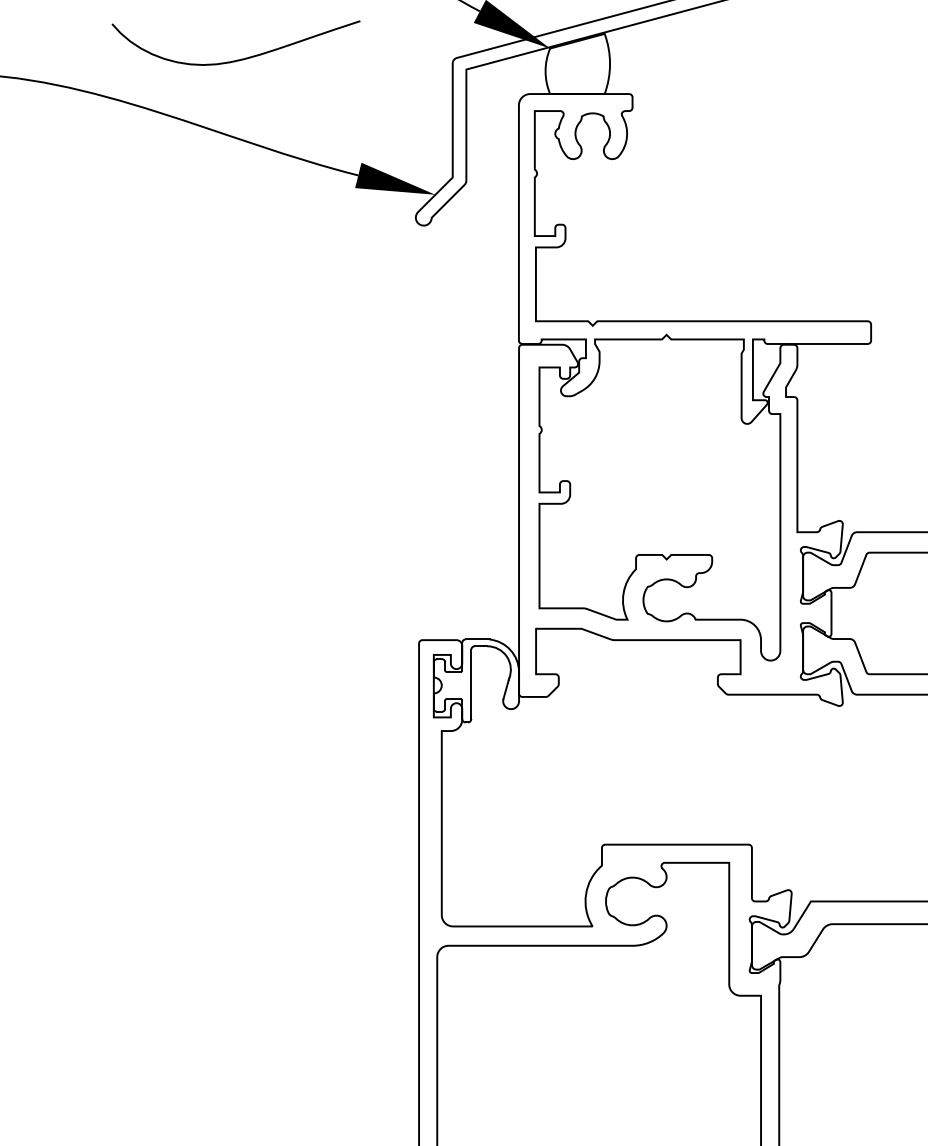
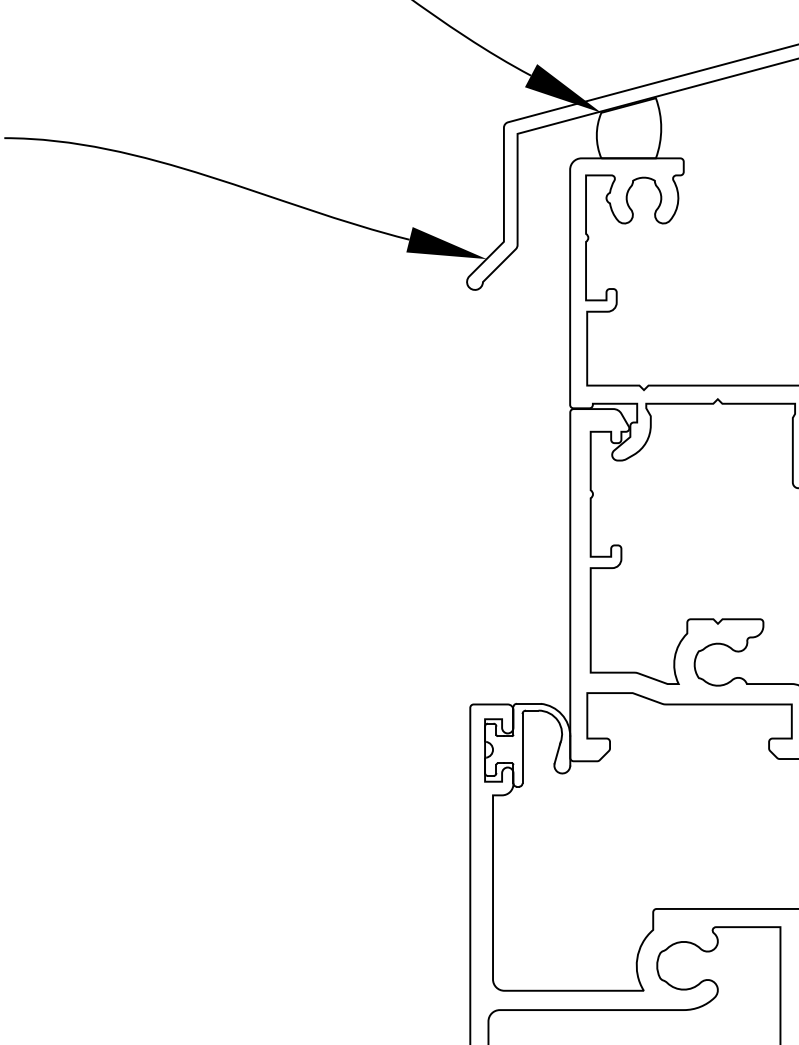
curve: (241, 58) -> (292, 122), removed

